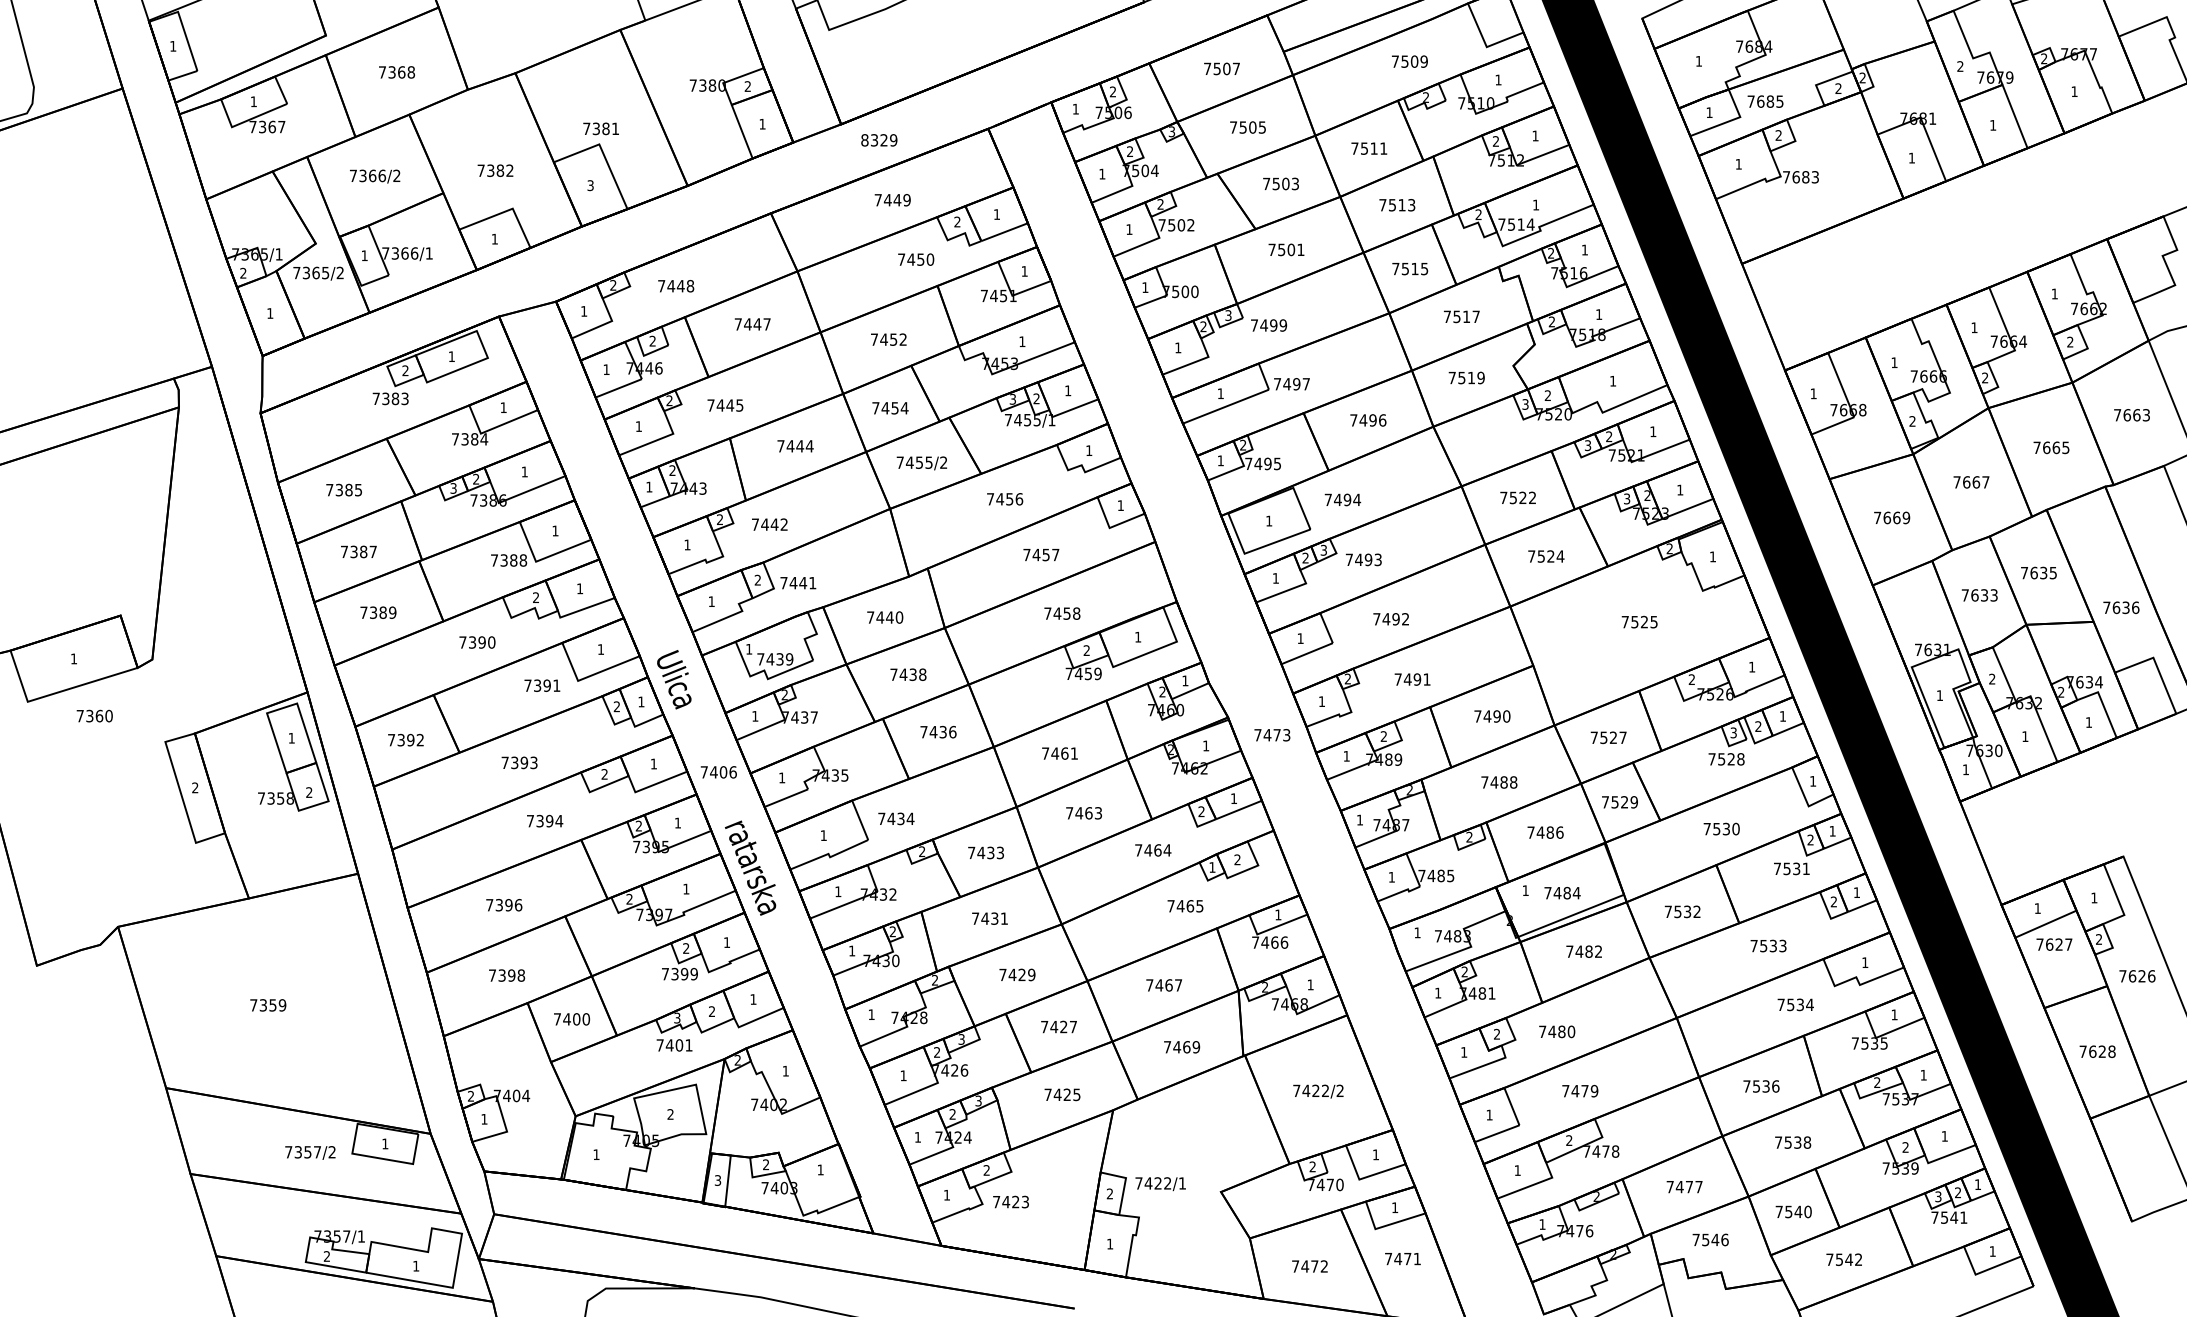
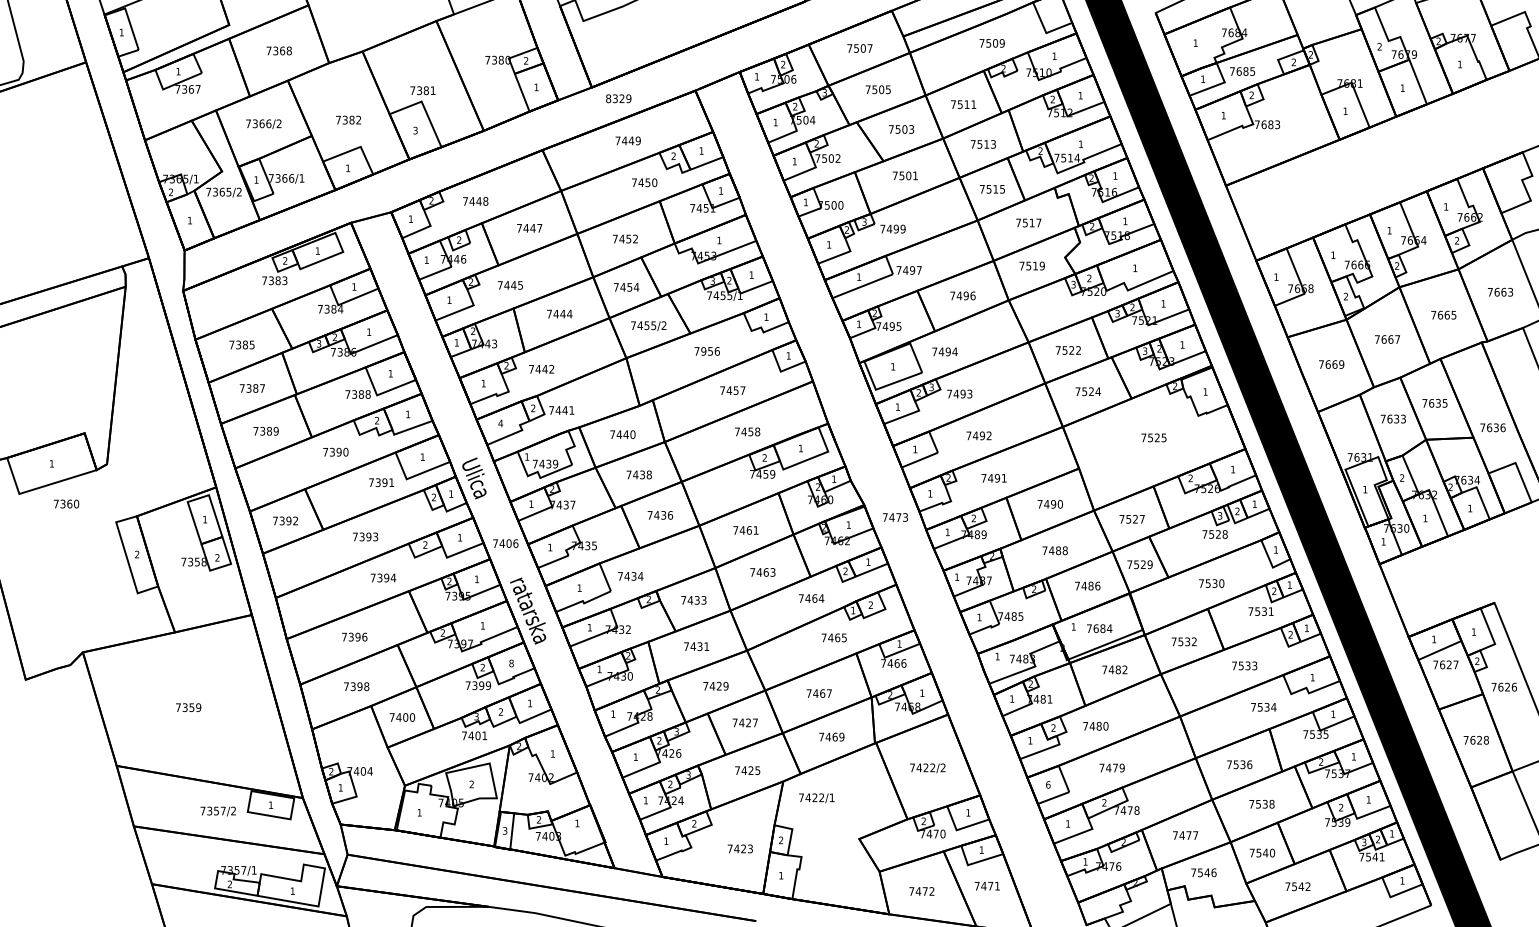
text: (1000, 499) -> (704, 351), 7456 -> 7956
text: (711, 601) -> (500, 423), 1 -> 4
text: (1557, 892) -> (1096, 628), 7484 -> 7684
text: (726, 942) -> (511, 663), 1 -> 8
text: (1489, 1114) -> (1048, 784), 1 -> 6
text: (1160, 1184) -> (816, 798), moved
text: (1010, 1201) -> (739, 848), moved

